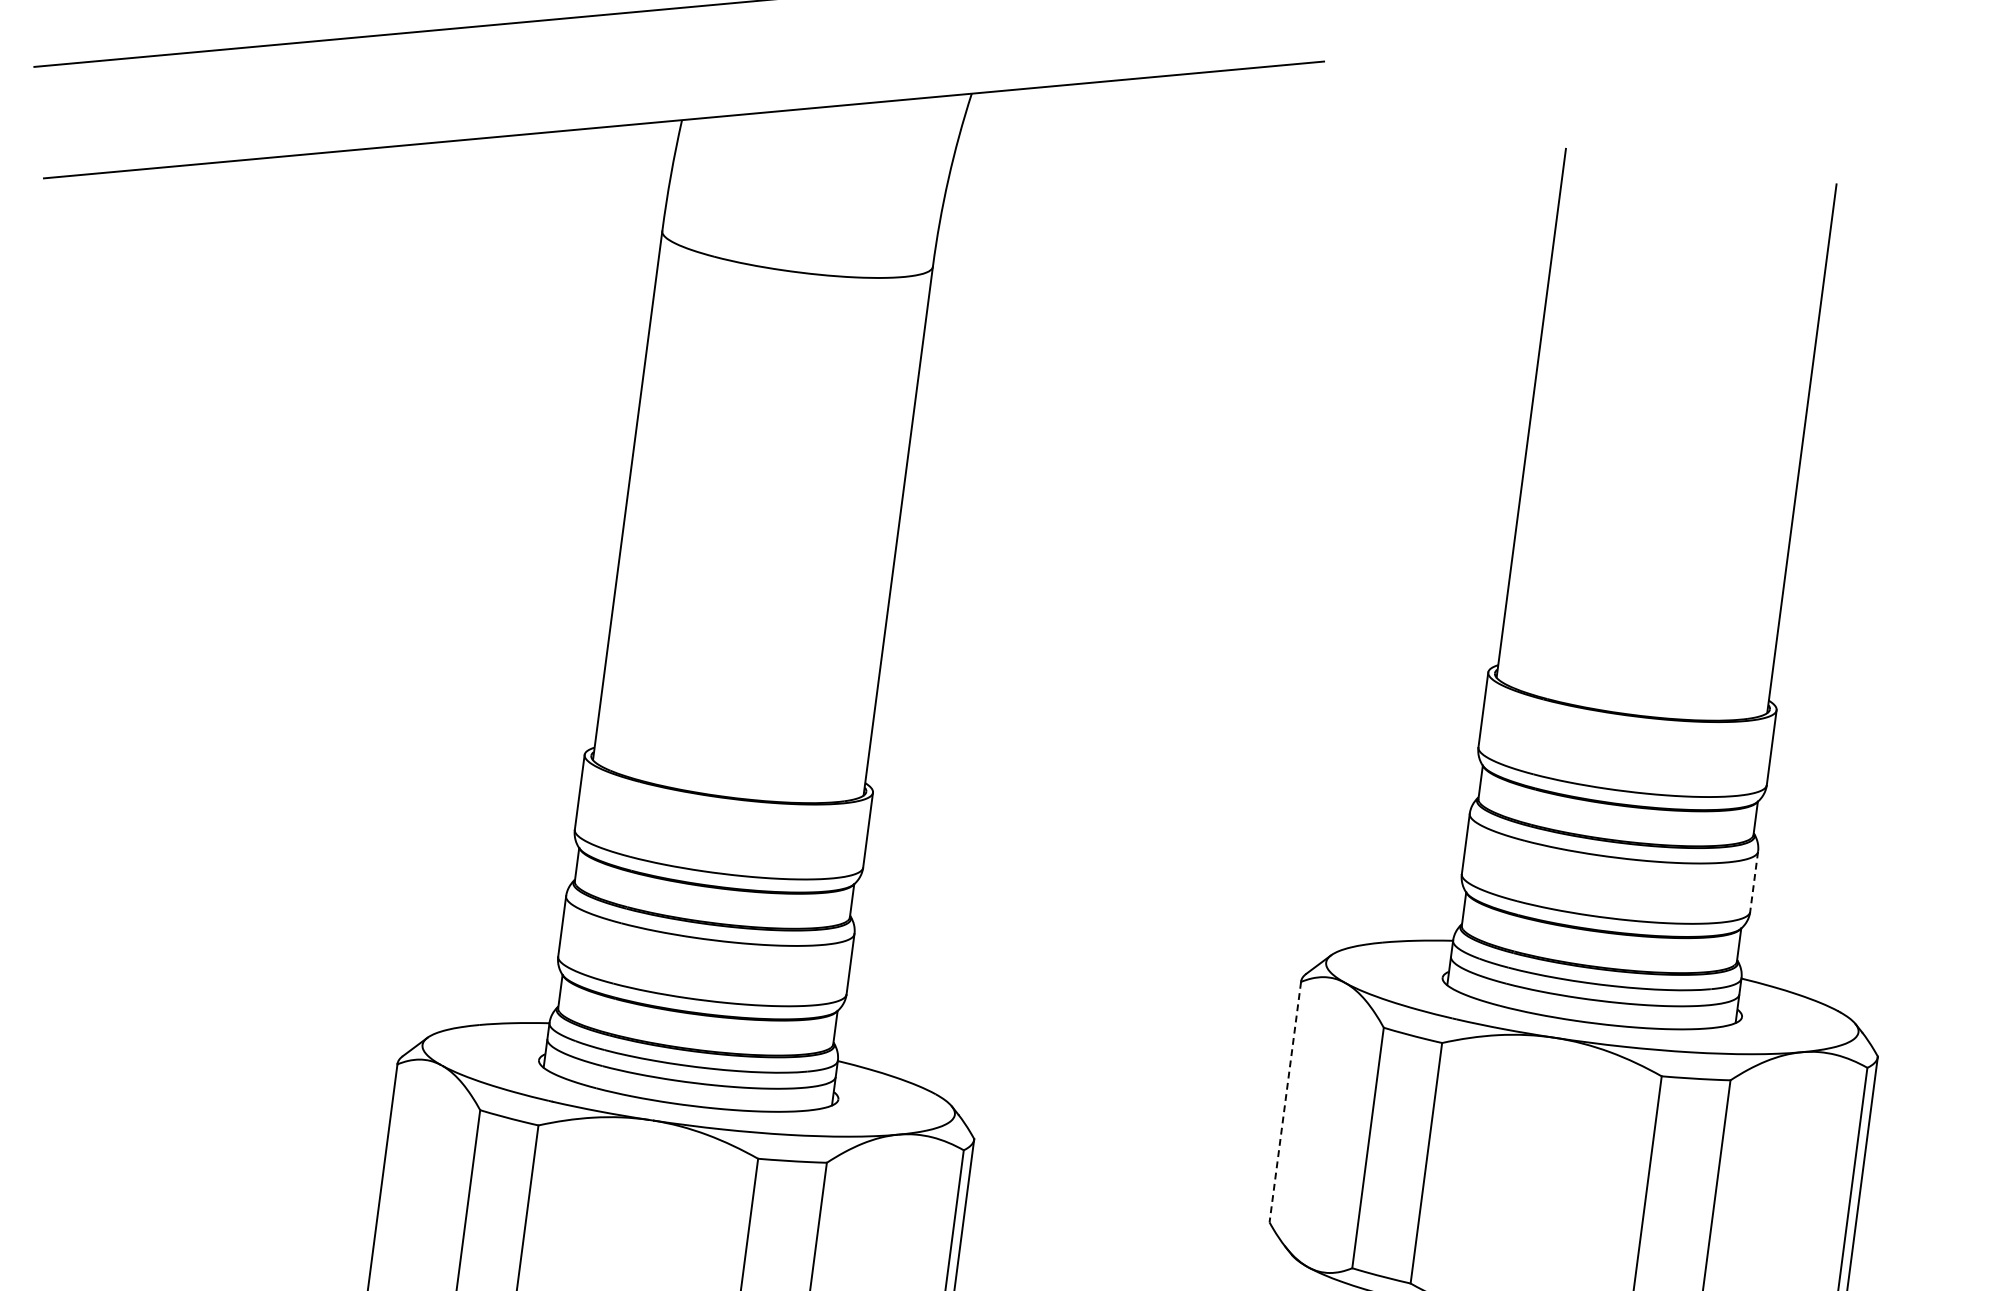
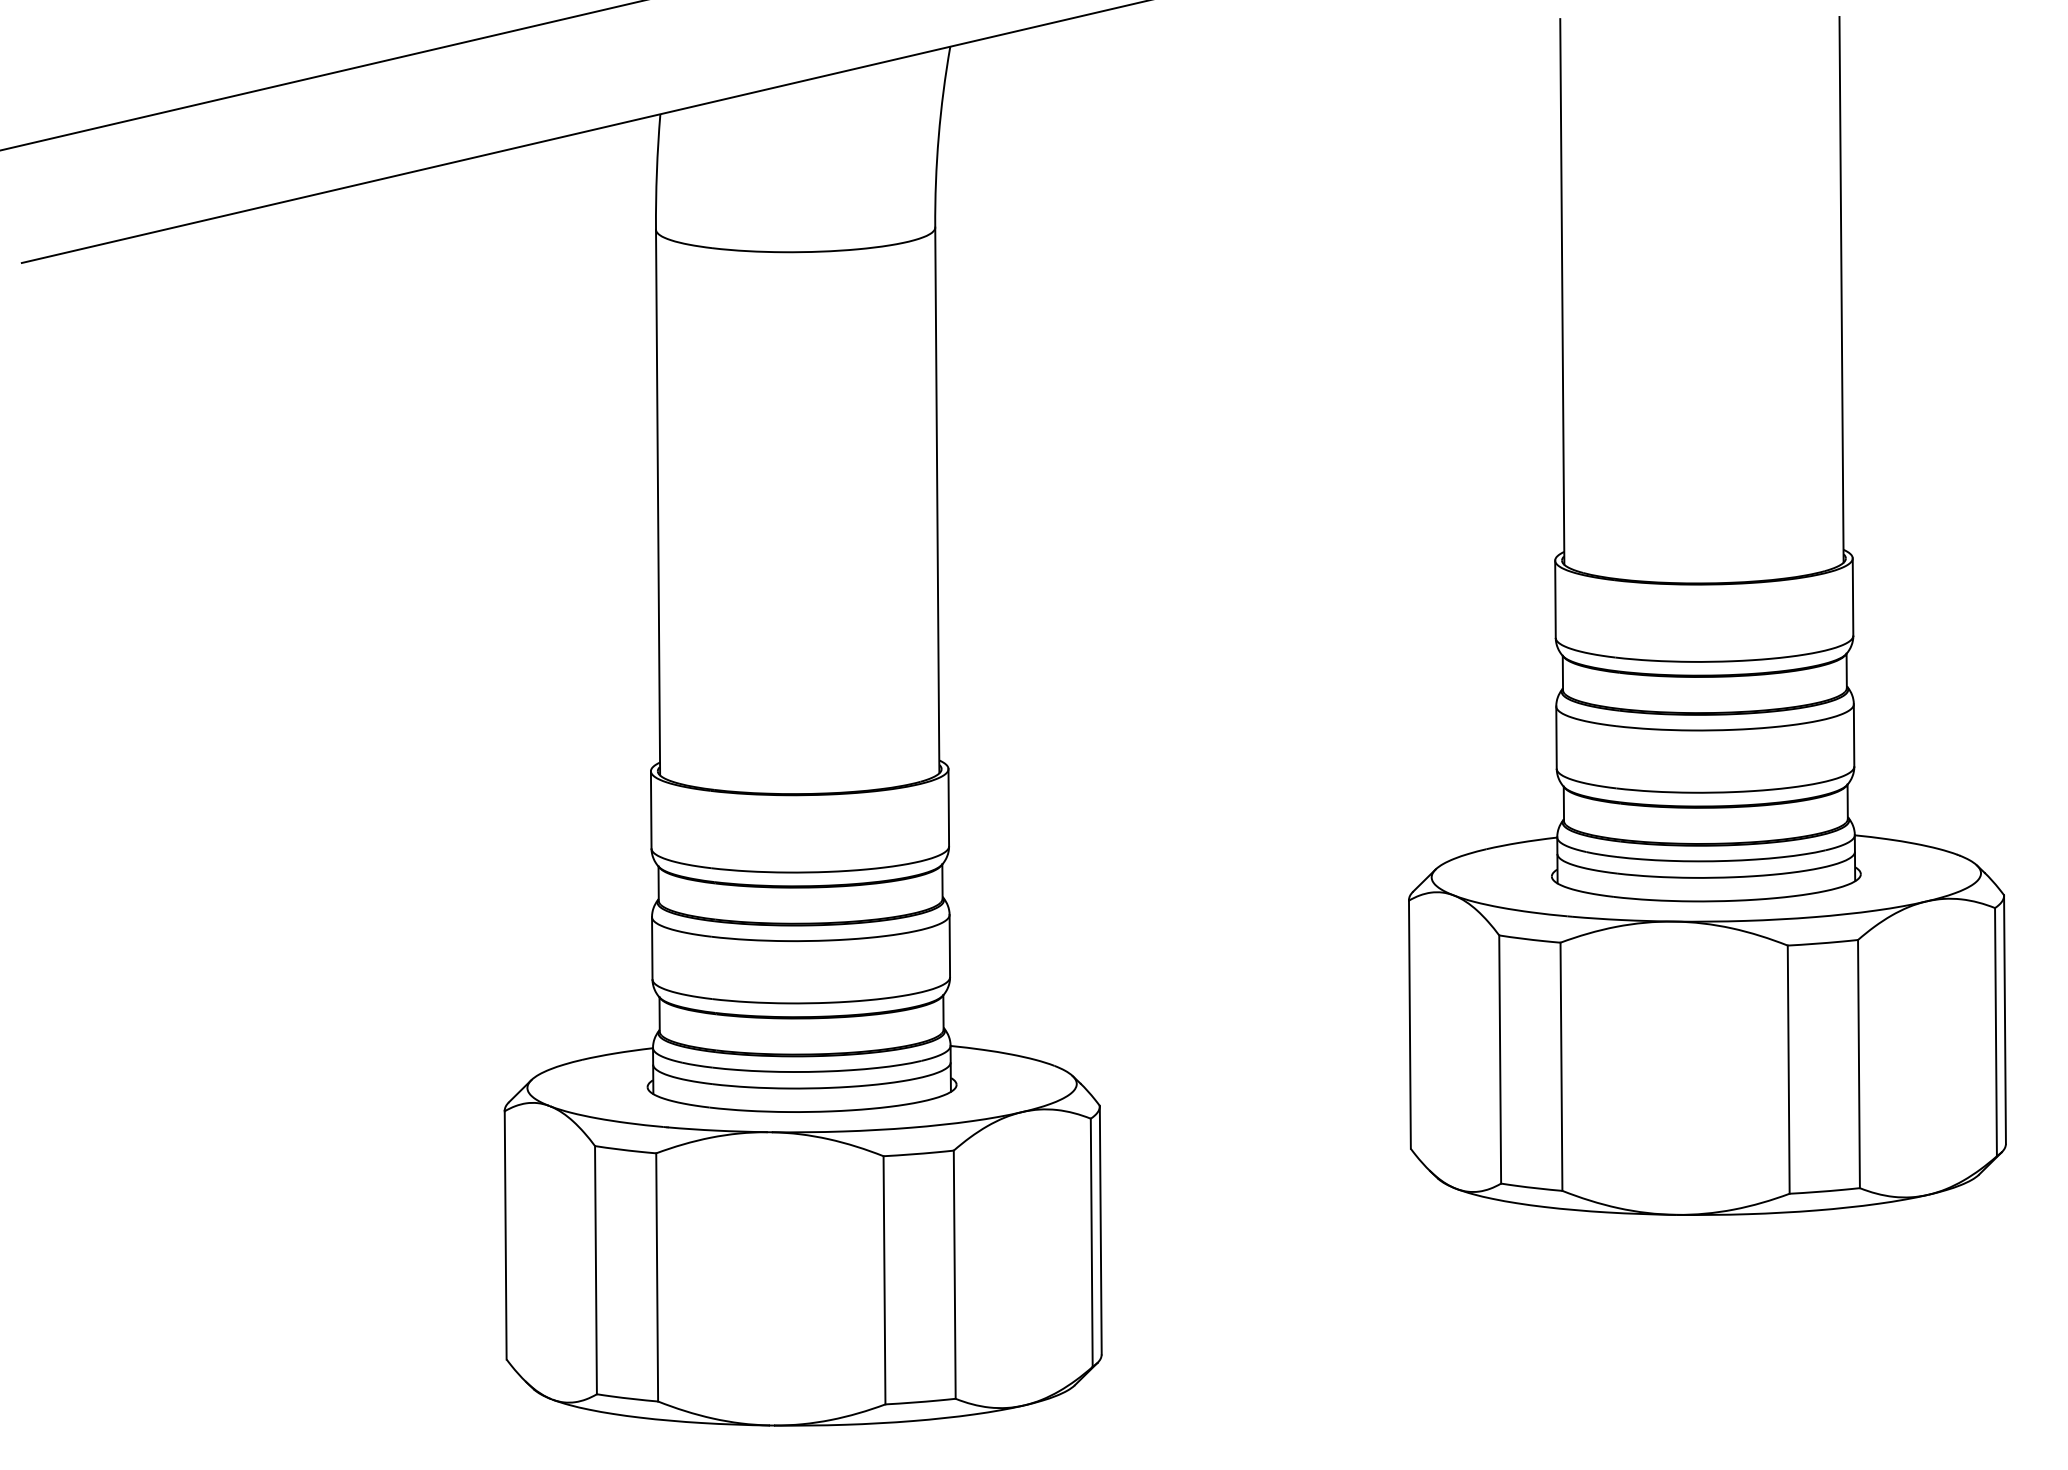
line: (1754, 881) -> (1854, 735), dashed -> solid
line: (1284, 1102) -> (1409, 1025), dashed -> solid

